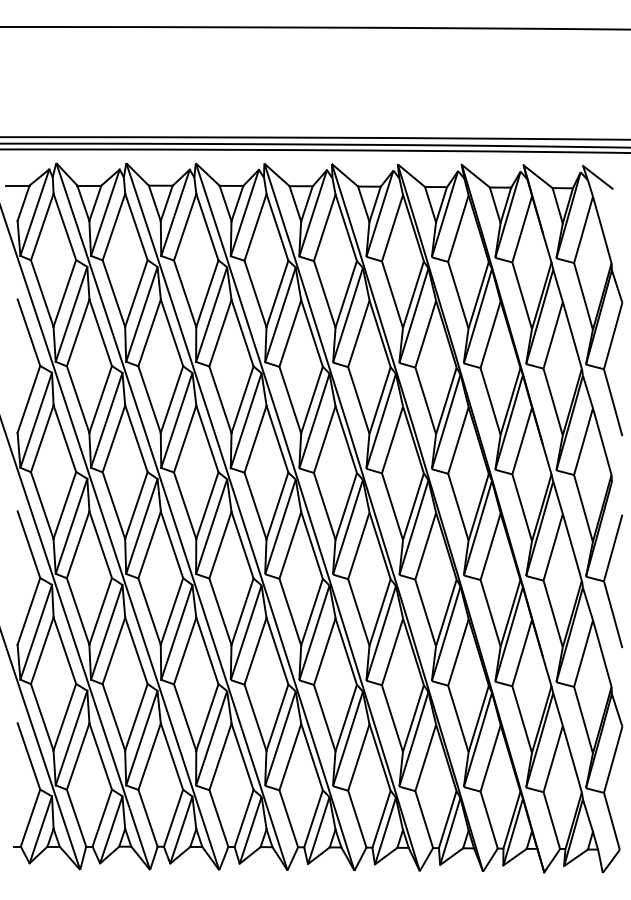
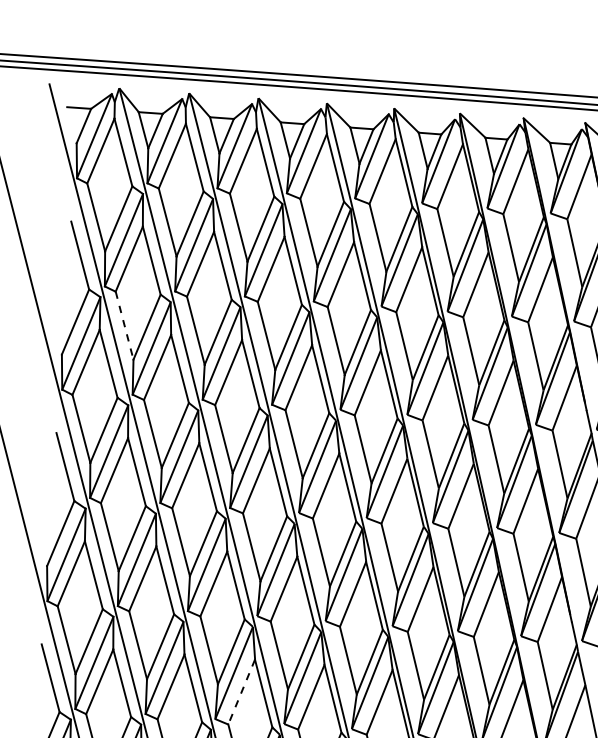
line: (78, 400) -> (124, 326), solid -> dashed
line: (220, 757) -> (241, 692), solid -> dashed

